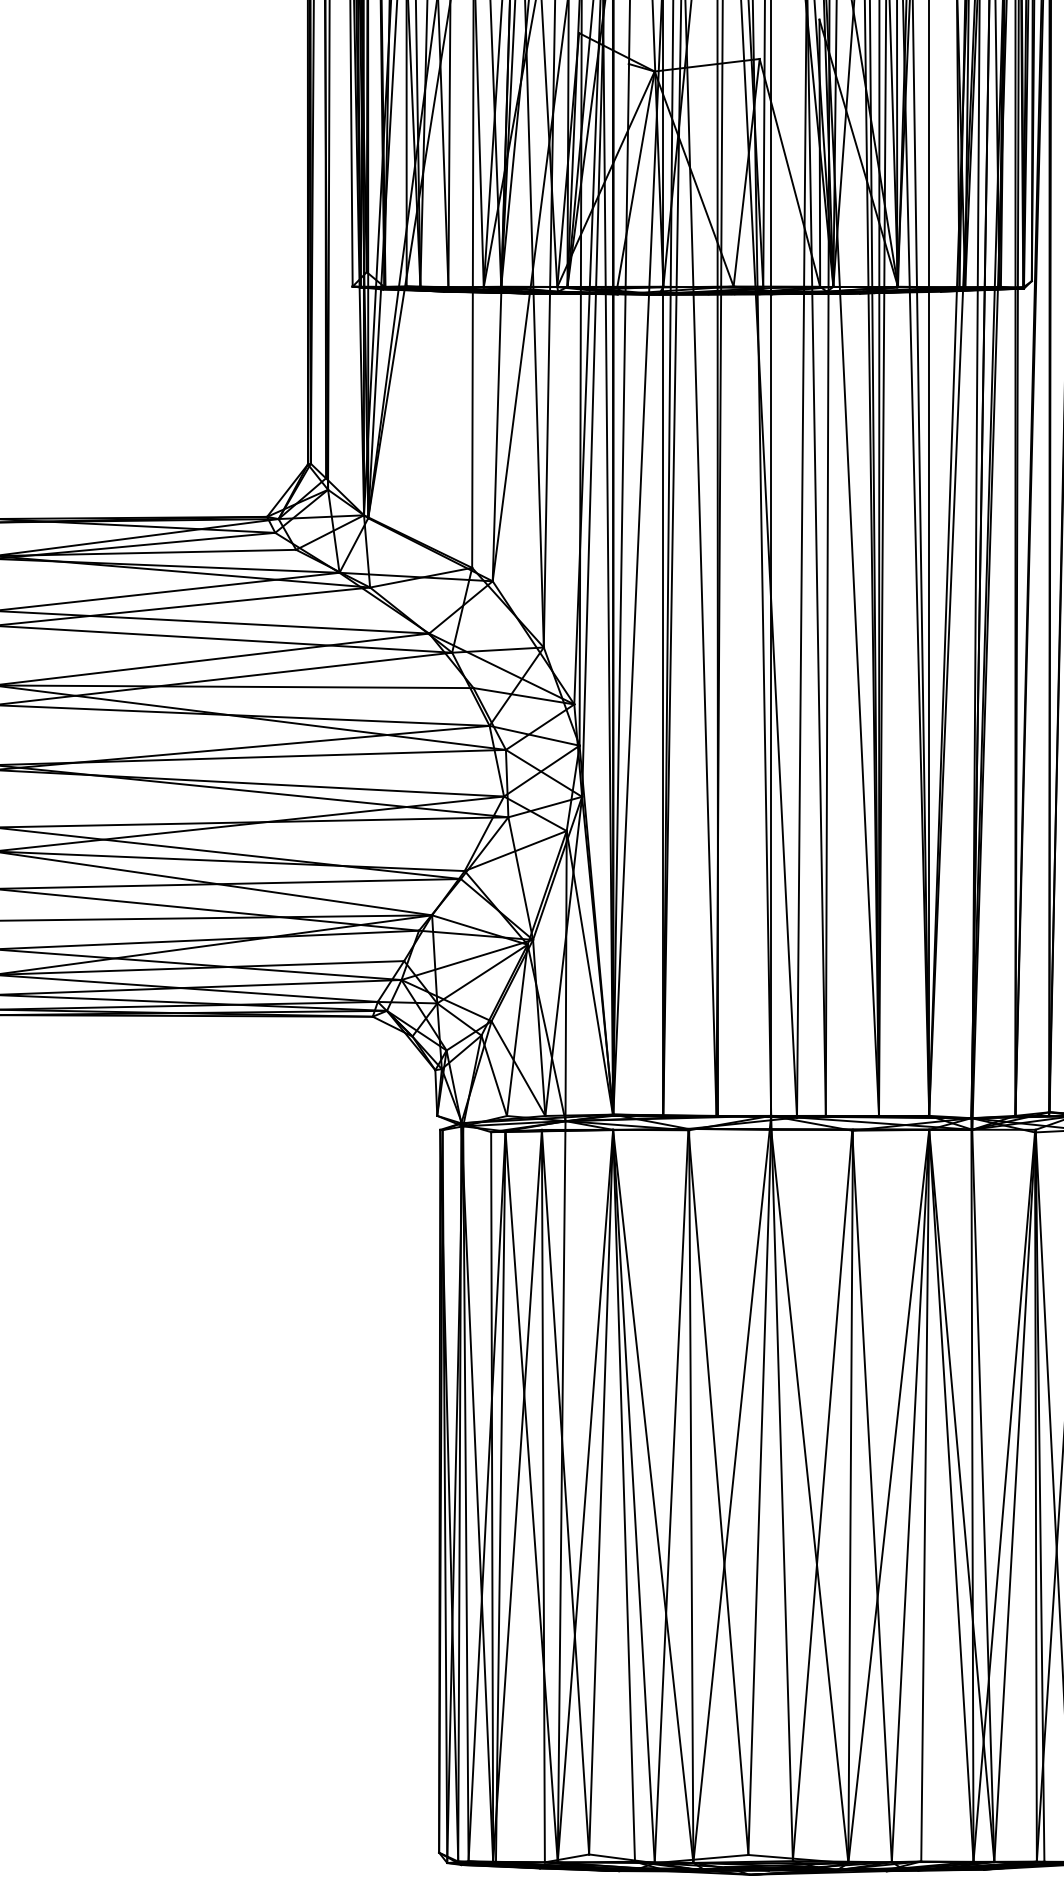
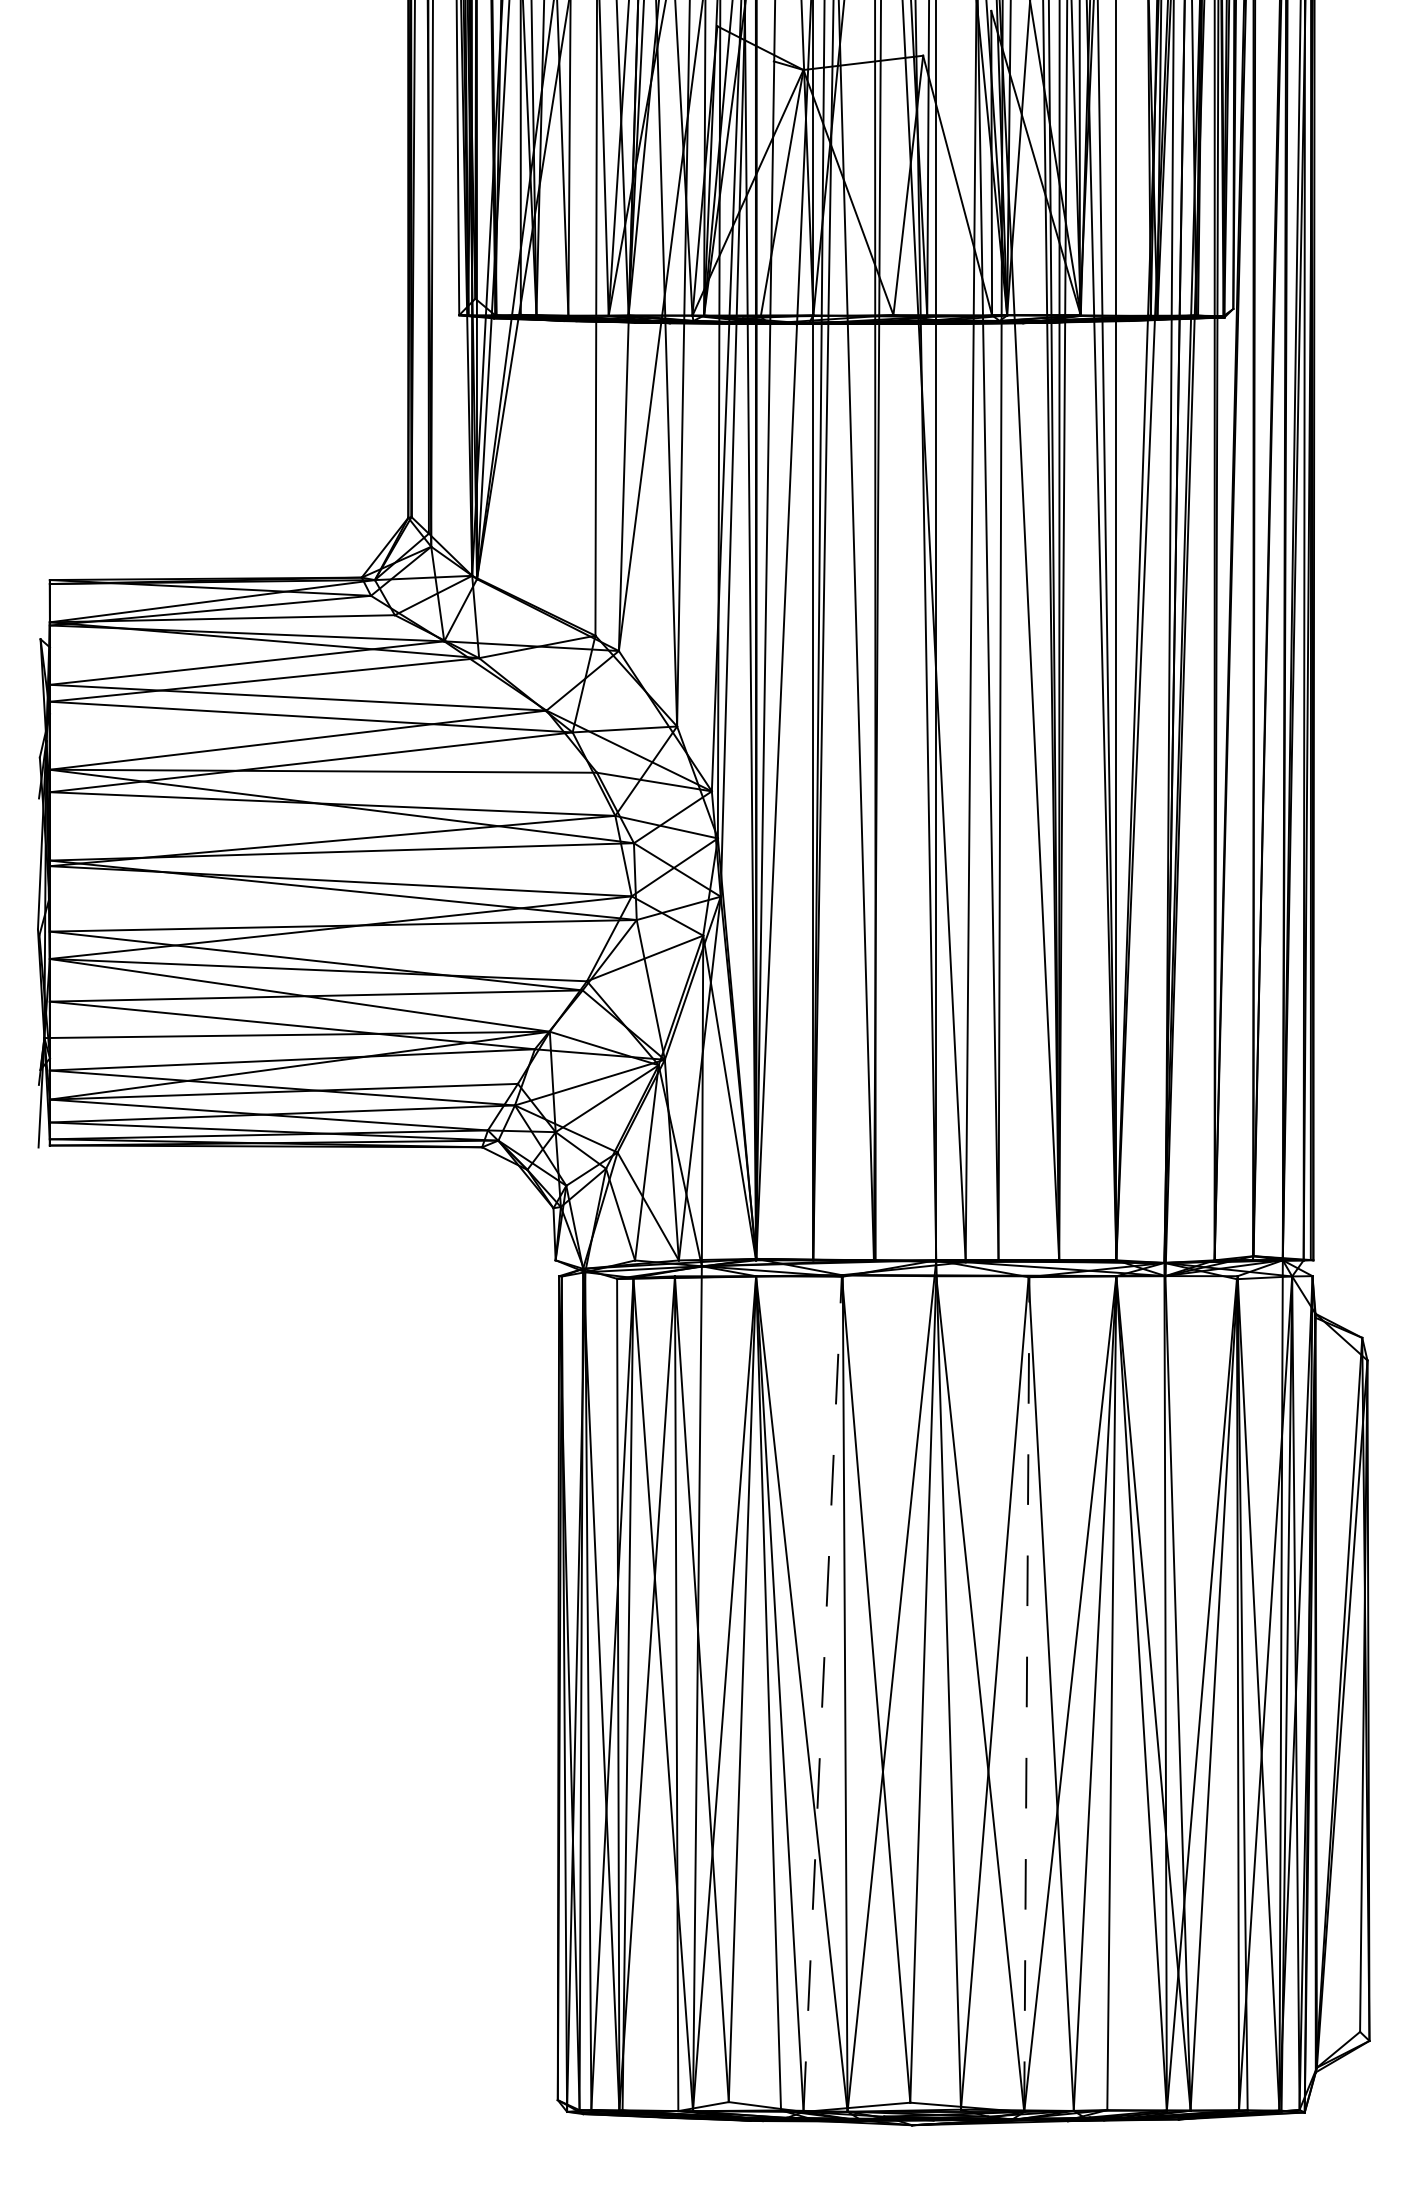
line: (671, 1495) -> (822, 1693), solid -> dashed
line: (850, 1496) -> (1026, 1694), solid -> dashed

